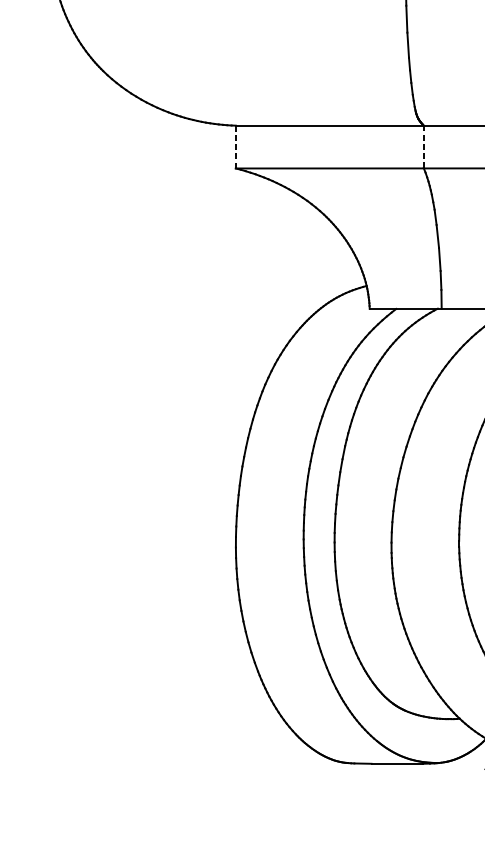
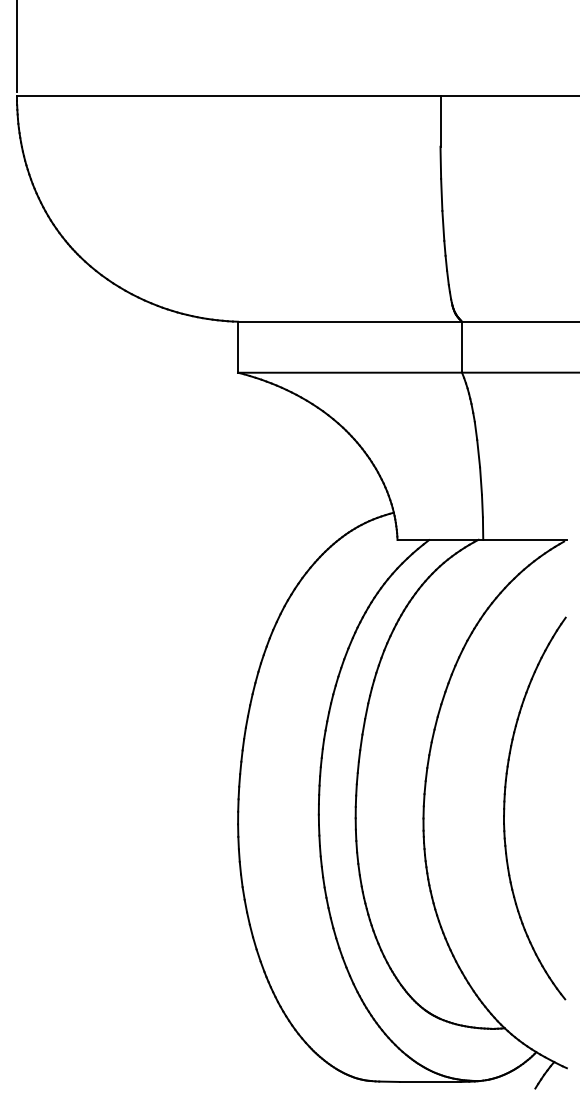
line: (423, 146) -> (461, 346), dashed -> solid
line: (236, 147) -> (238, 347), dashed -> solid

